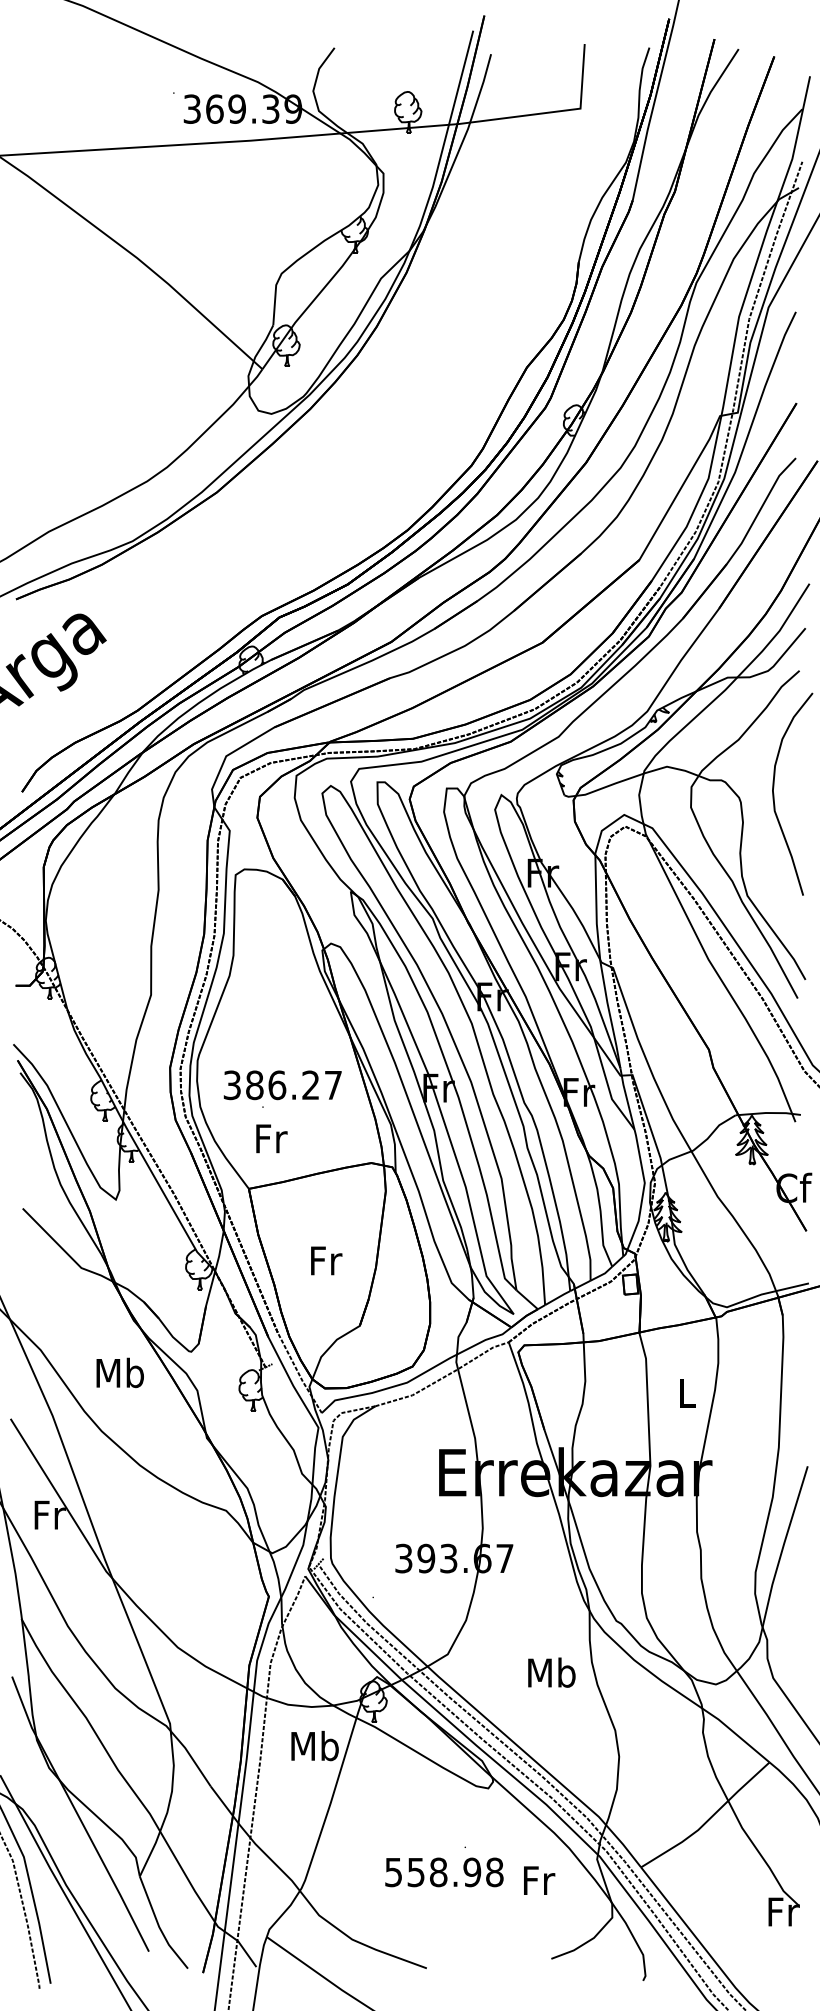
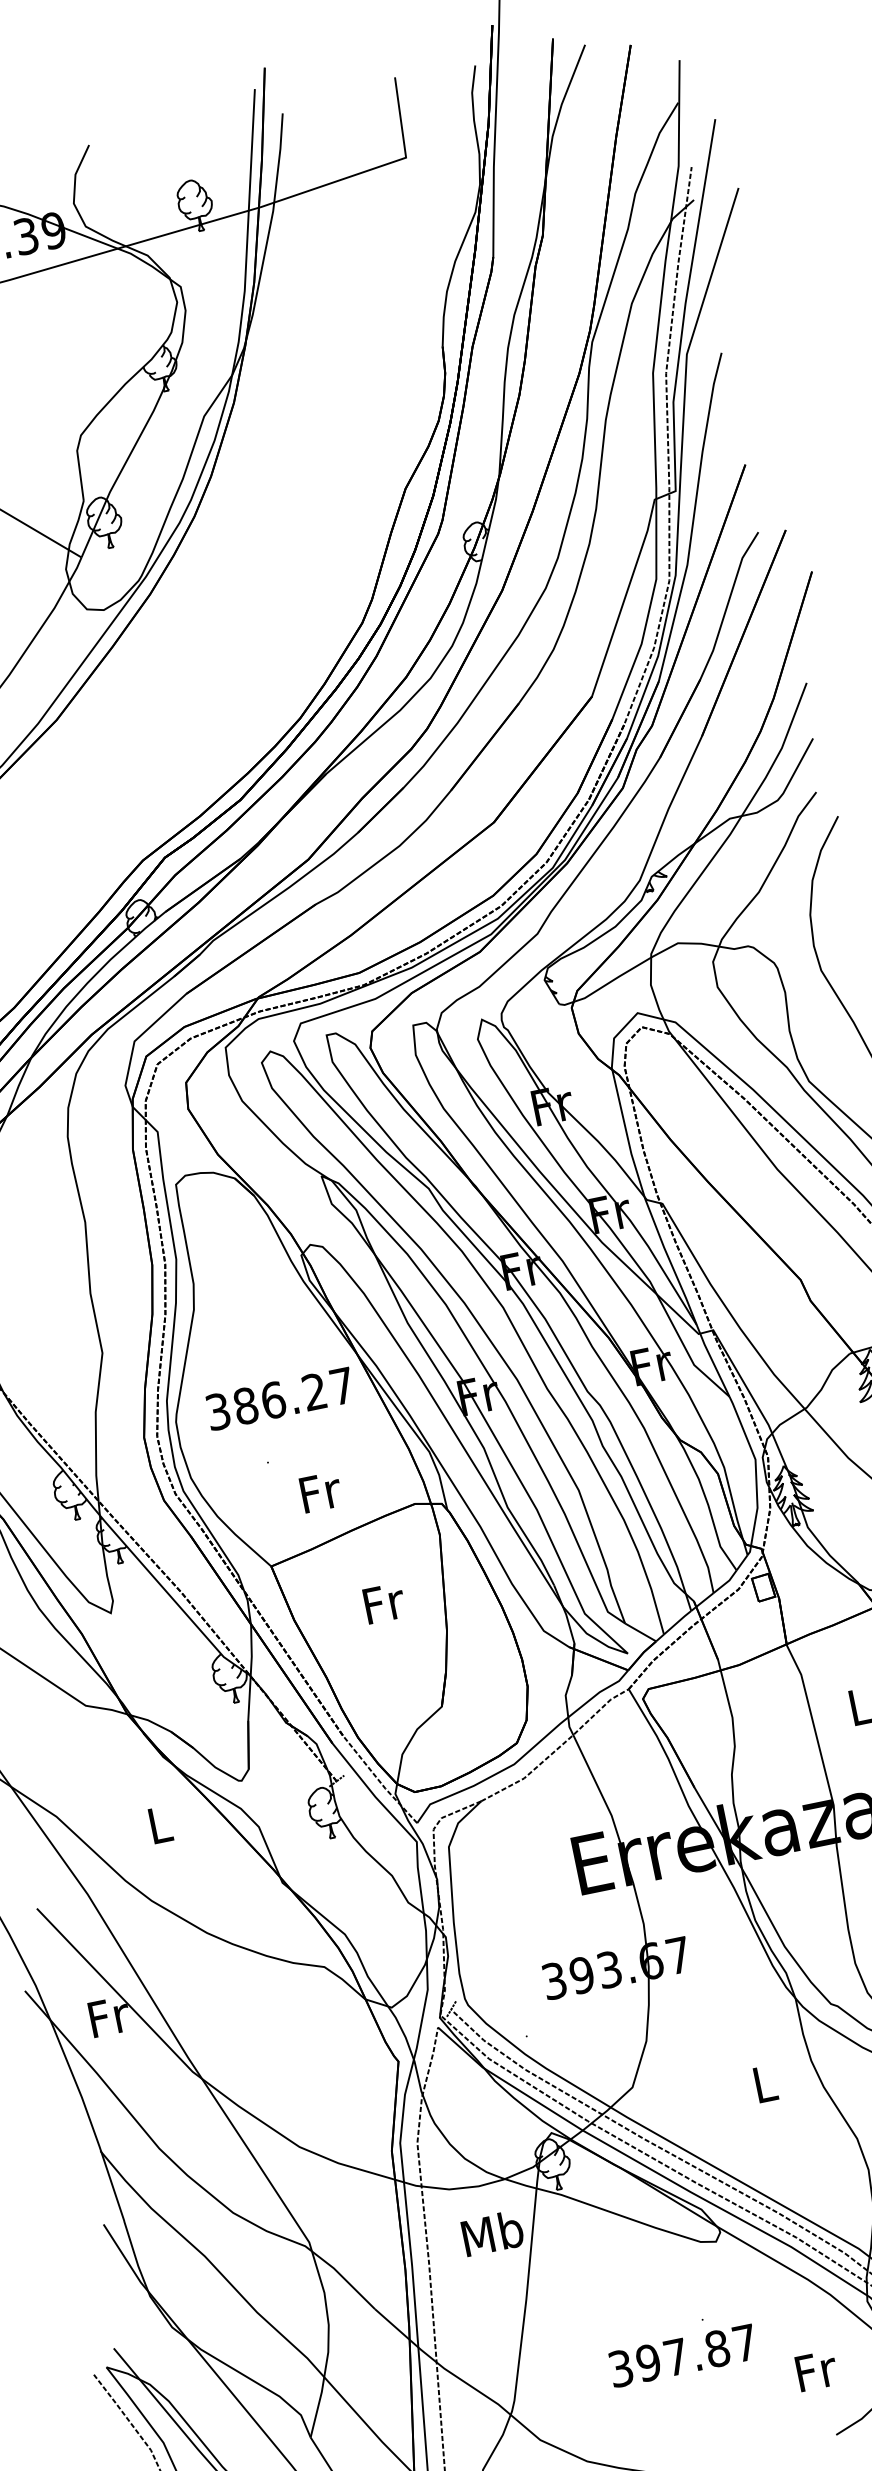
text: (282, 1085) -> (279, 1399), moved
text: (271, 1138) -> (320, 1491), moved
text: (326, 1260) -> (384, 1602), moved
text: (119, 1372) -> (158, 1824), Mb -> L
text: (551, 1672) -> (764, 2083), Mb -> L
text: (444, 1872) -> (683, 2355), 558.98 -> 397.87
text: (539, 1880) -> (816, 2370), moved

